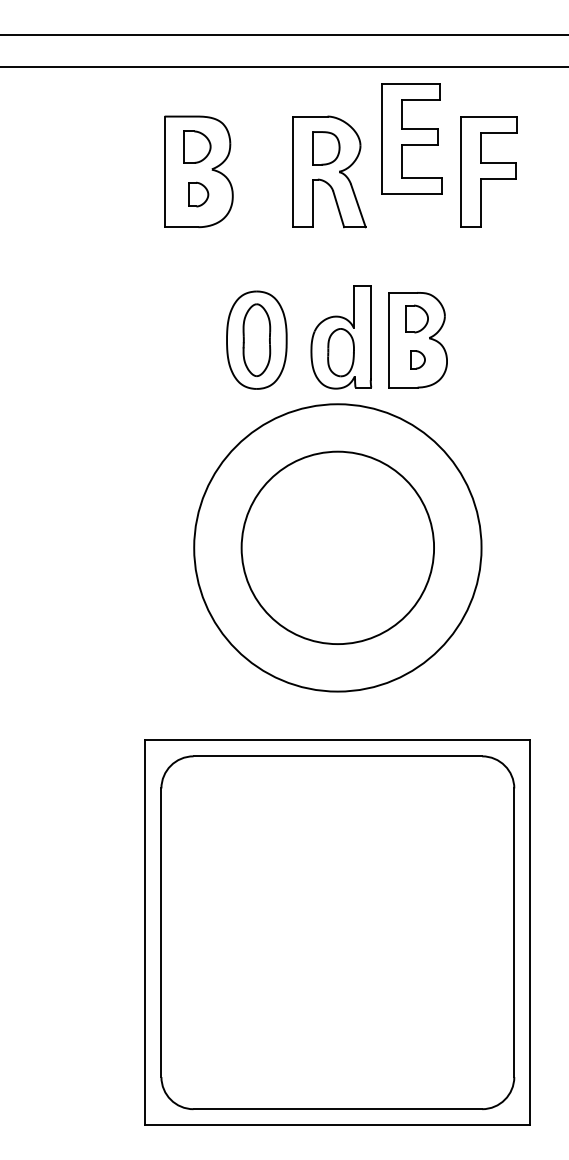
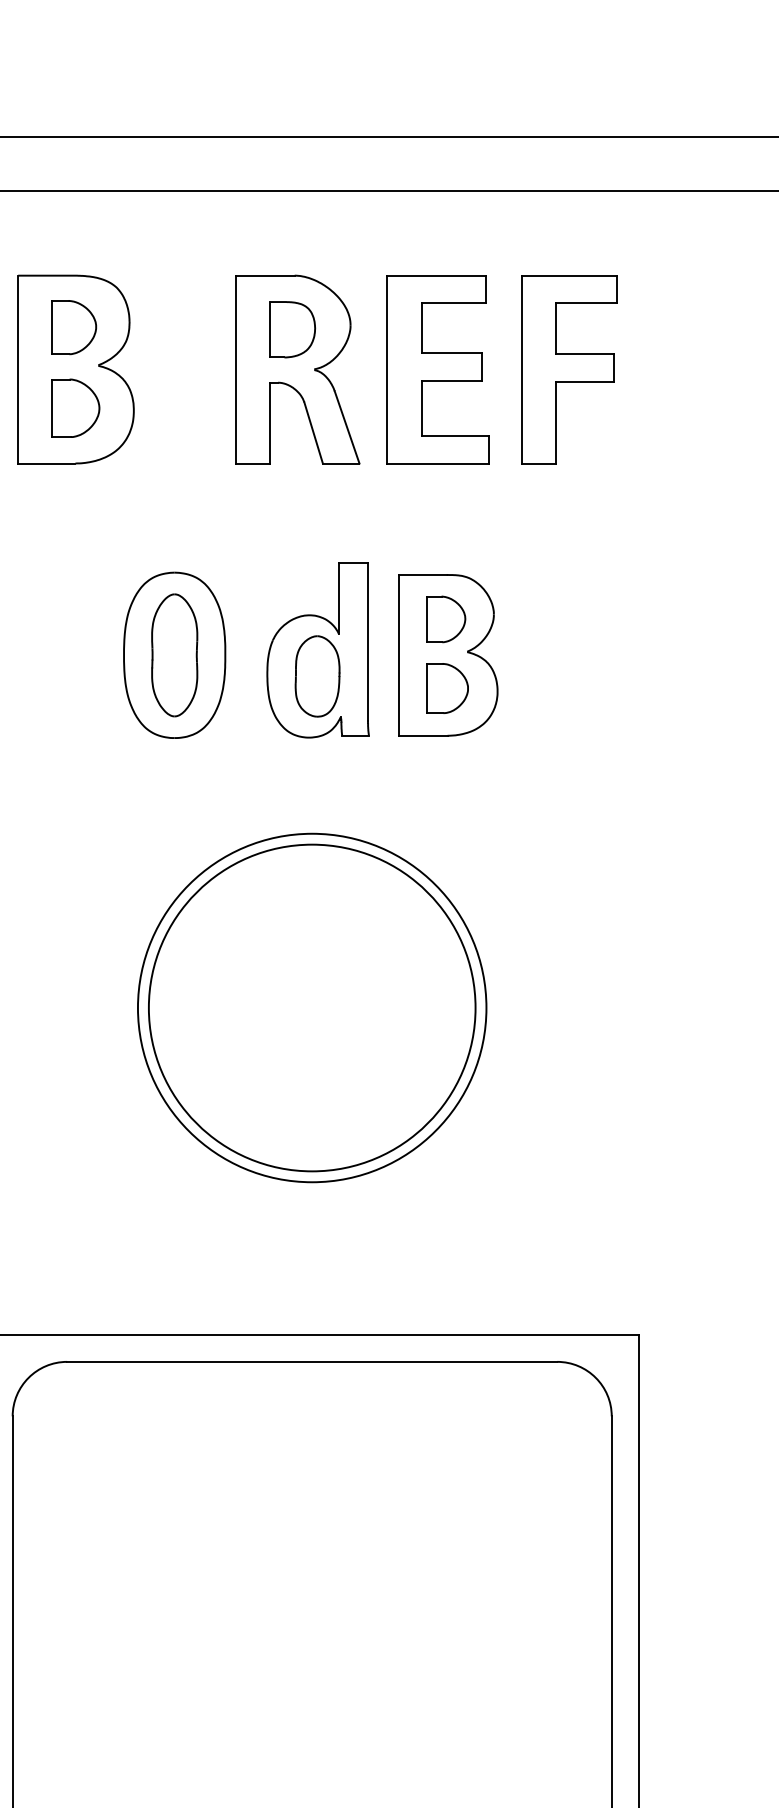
part: (411, 138) -> (437, 368), moved
part: (198, 194) -> (75, 407), size x1.43
part: (417, 359) -> (447, 688), size x1.67
circle: (337, 547) -> (311, 1007), size x0.71

